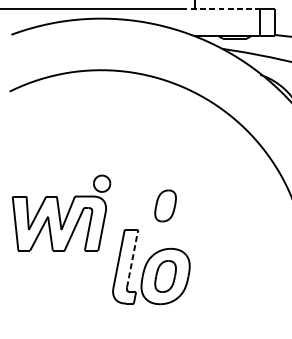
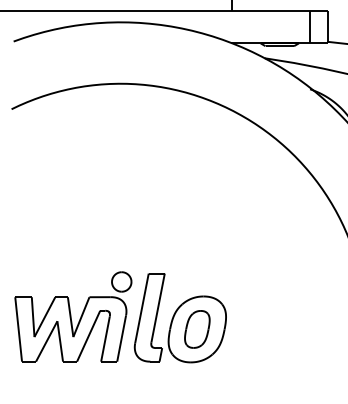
line: (221, 9) -> (263, 11), dashed -> solid
part: (165, 206) -> (197, 245), removed
part: (61, 212) -> (73, 316), moved
line: (132, 258) -> (158, 307), dashed -> solid

